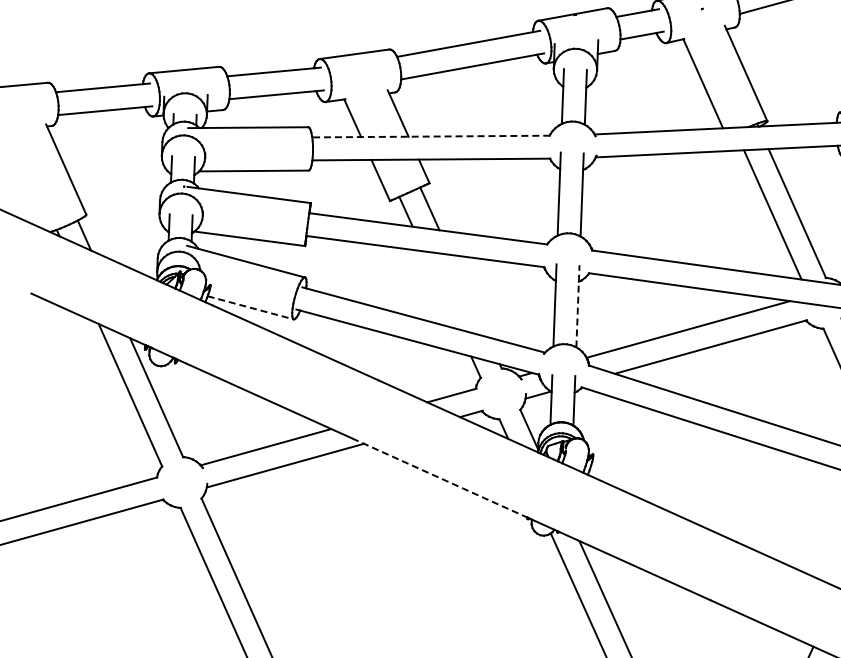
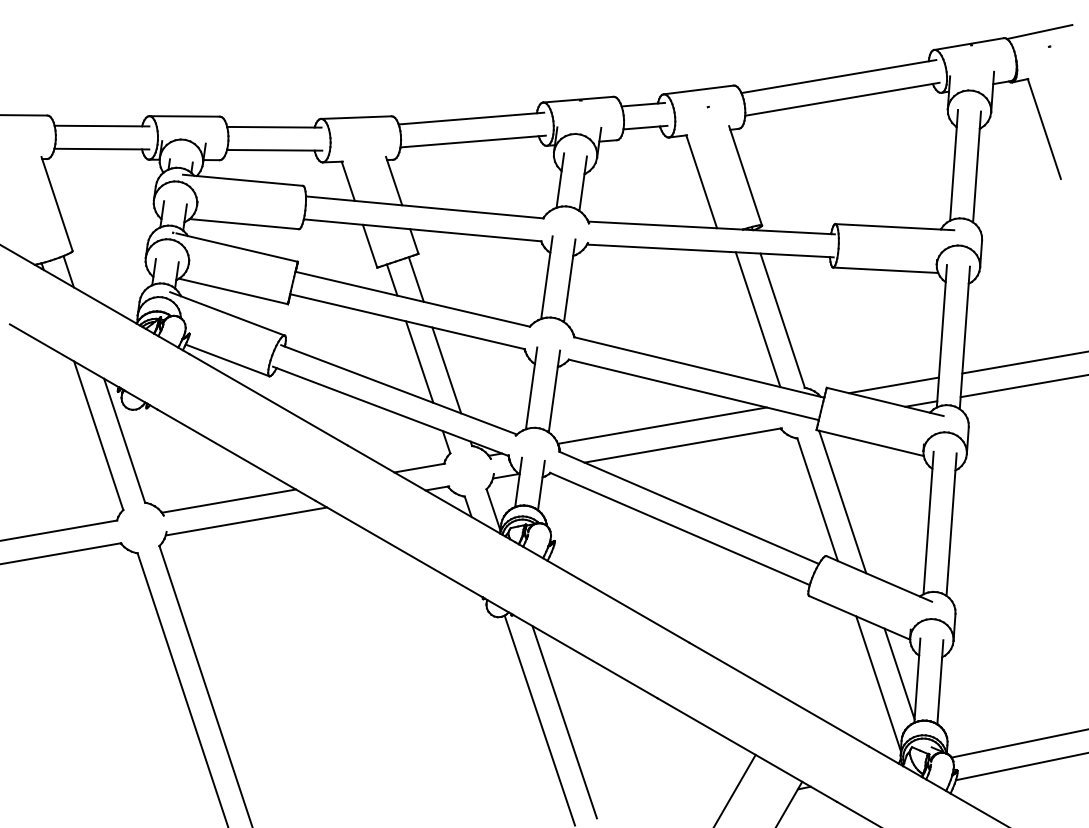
line: (430, 136) -> (424, 207), dashed -> solid
line: (441, 289) -> (419, 361), added
line: (468, 296) -> (446, 370), added
line: (578, 306) -> (554, 391), dashed -> solid
line: (250, 307) -> (227, 360), dashed -> solid
line: (439, 478) -> (399, 549), dashed -> solid

